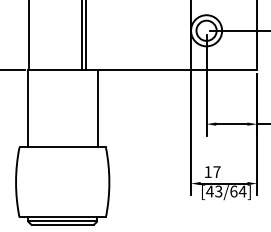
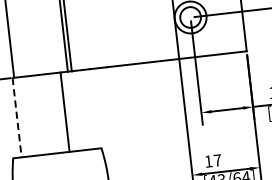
line: (27, 108) -> (16, 117), solid -> dashed
line: (97, 108) -> (64, 112), moved

